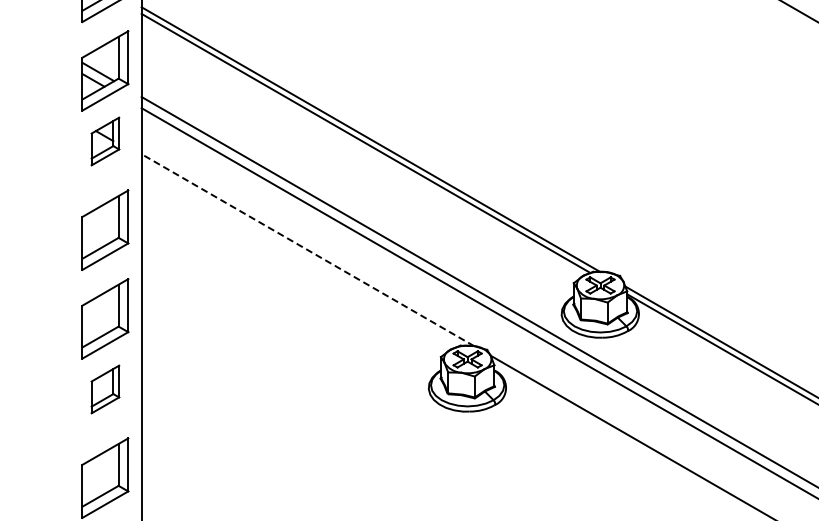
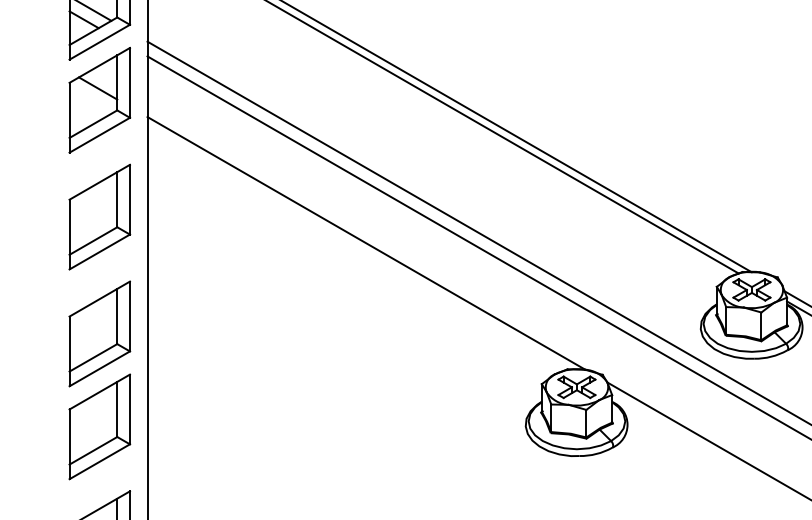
part: (105, 141) -> (99, 100), size x1.67
line: (307, 249) -> (365, 242), dashed -> solid
part: (105, 389) -> (99, 426), size x1.67

